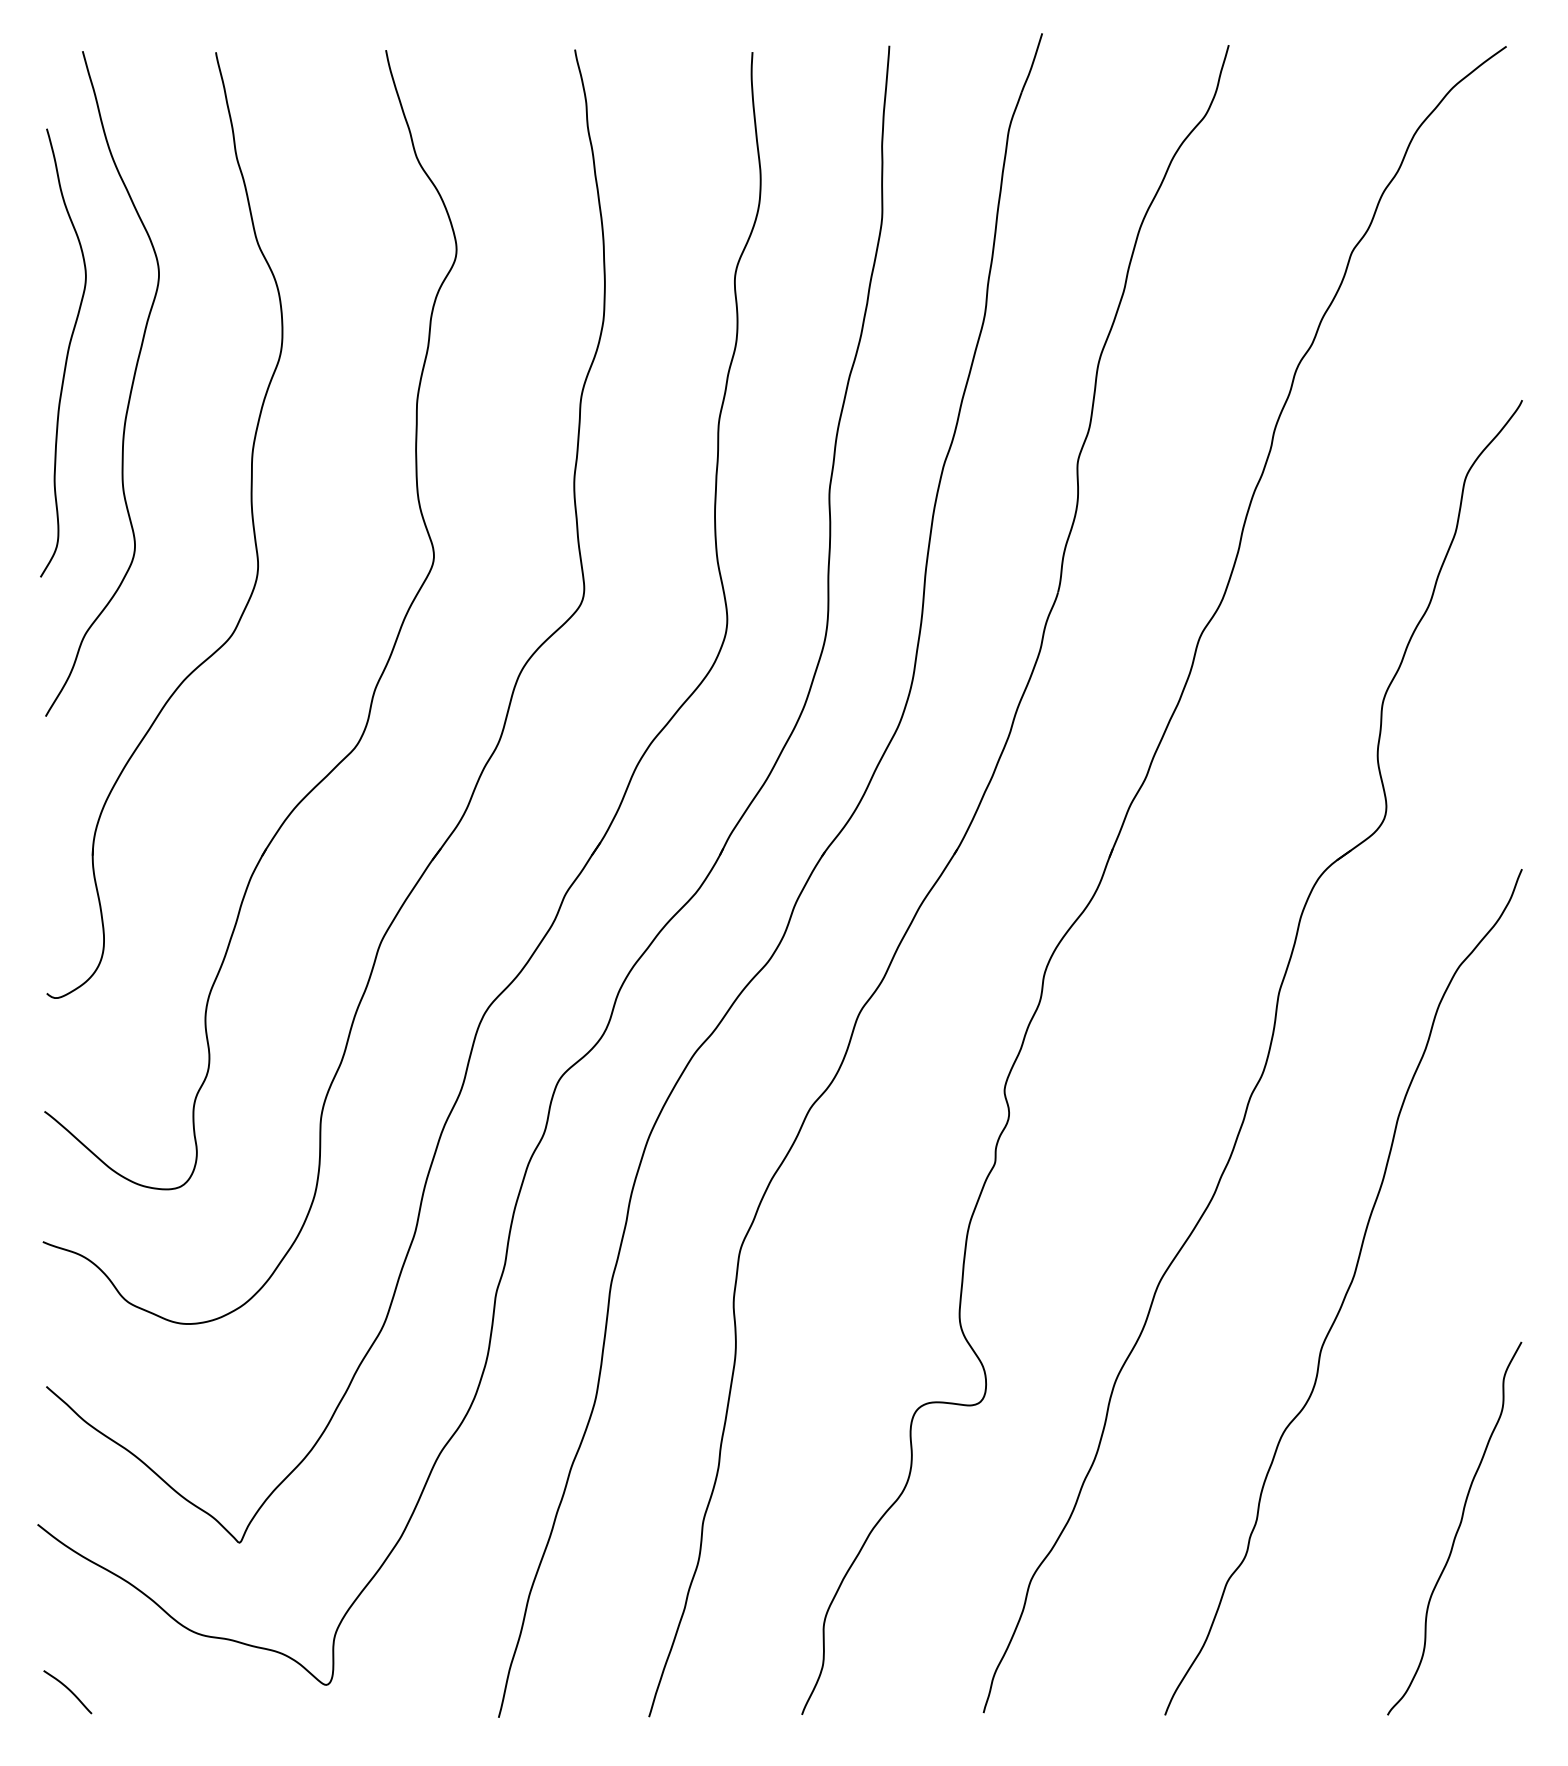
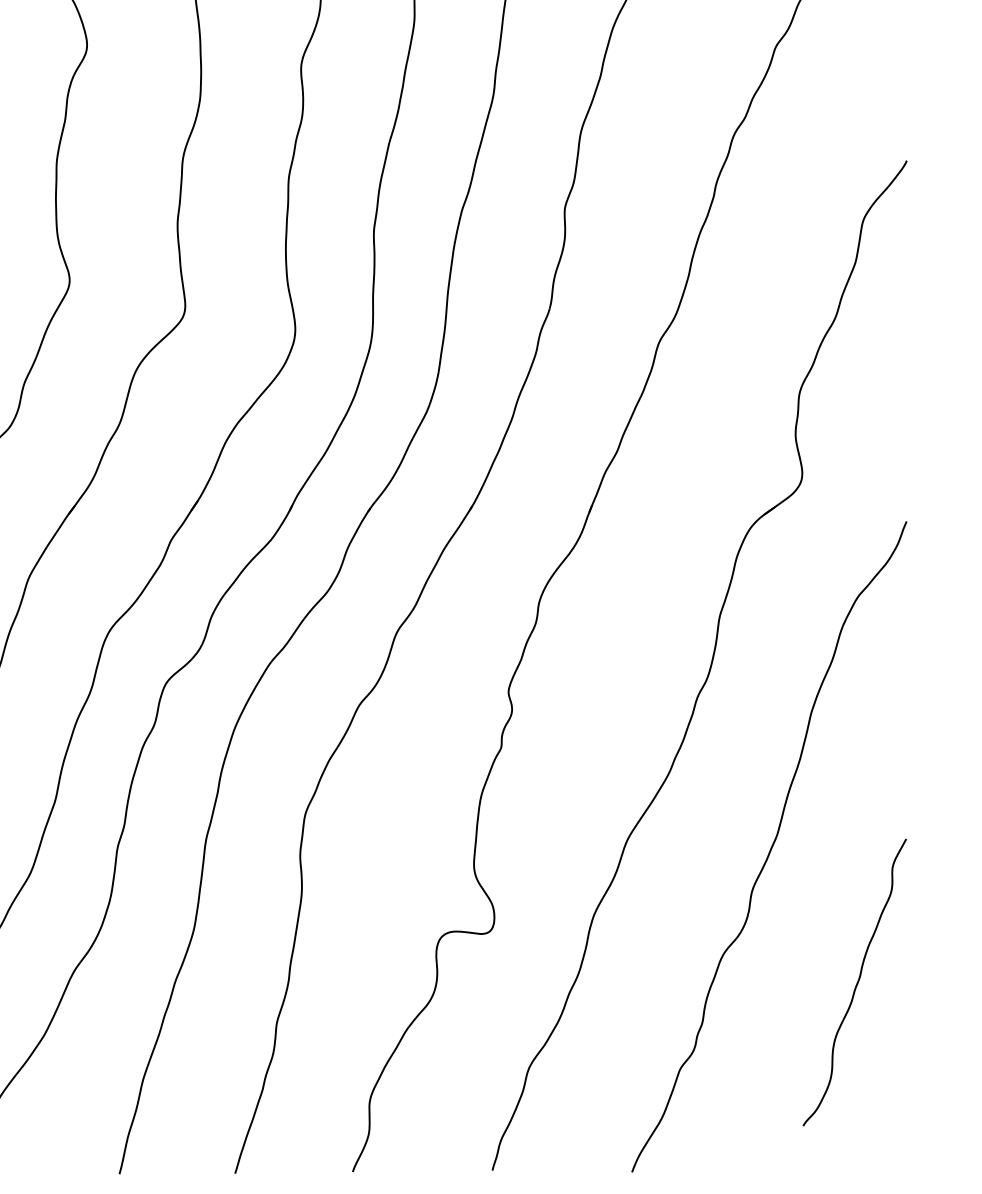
curve: (1456, 1530) -> (856, 983), moved

